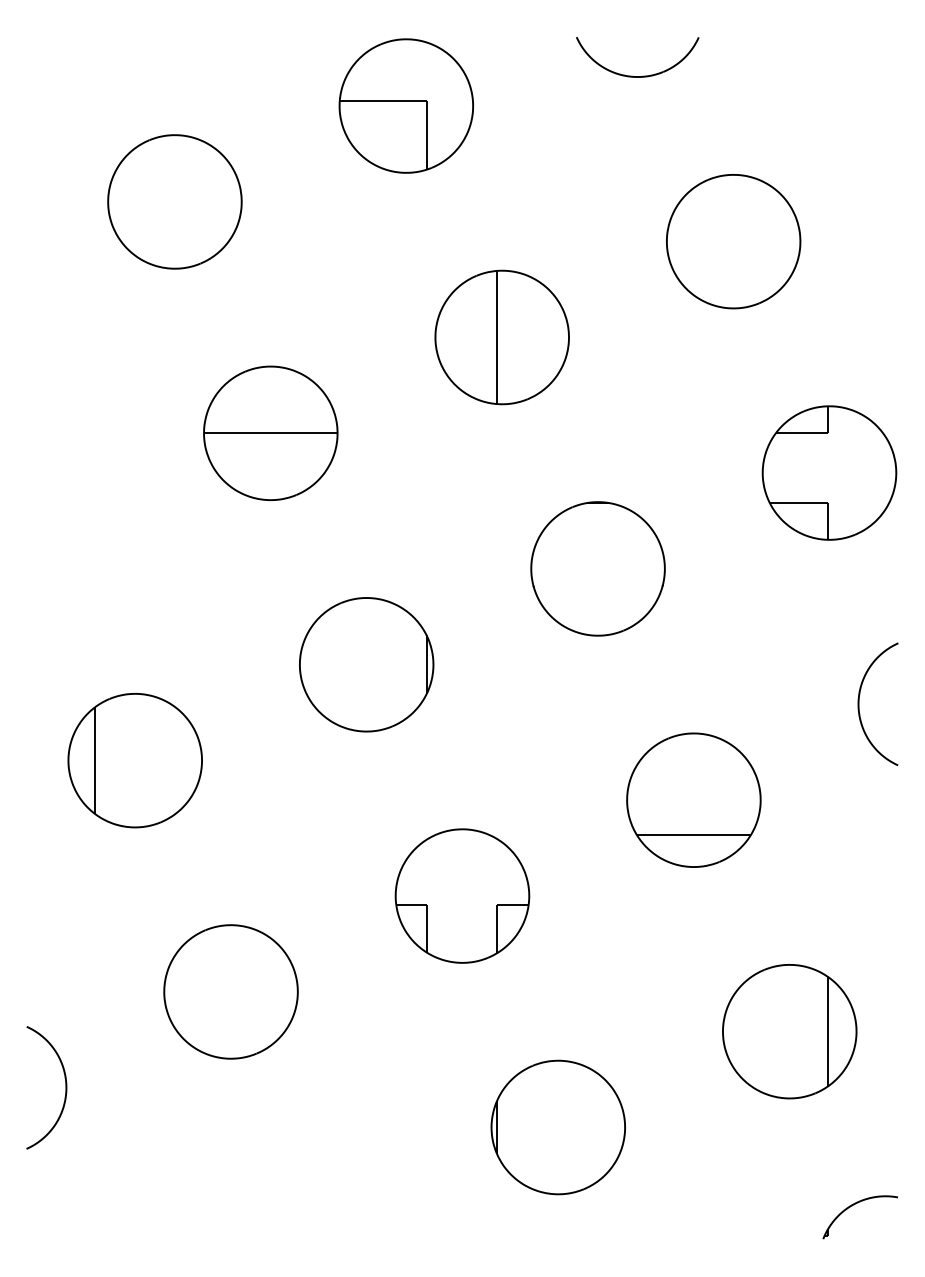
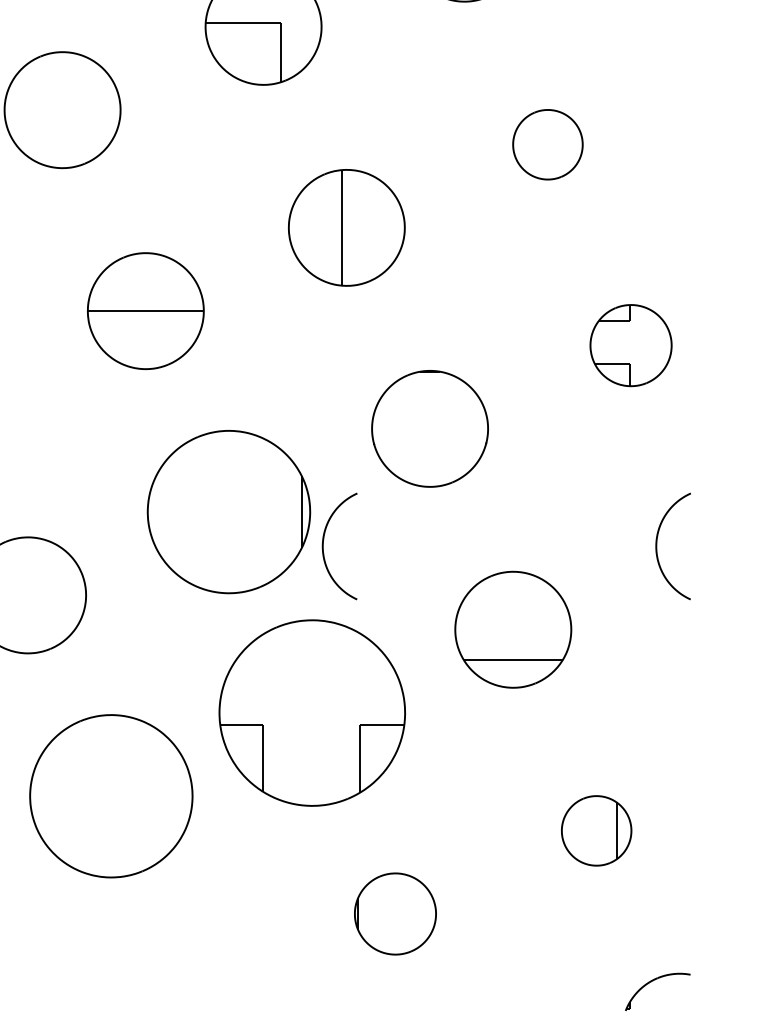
part: (733, 241) -> (547, 144), size x0.6
part: (829, 472) -> (631, 345), size x0.7
part: (366, 664) -> (228, 511), size x1.4
curve: (475, 703) -> (323, 545), added
part: (462, 895) -> (312, 712), size x1.6
part: (230, 991) -> (110, 795), size x1.4
part: (789, 1031) -> (596, 830), size x0.6
part: (557, 1127) -> (394, 914), size x0.7

